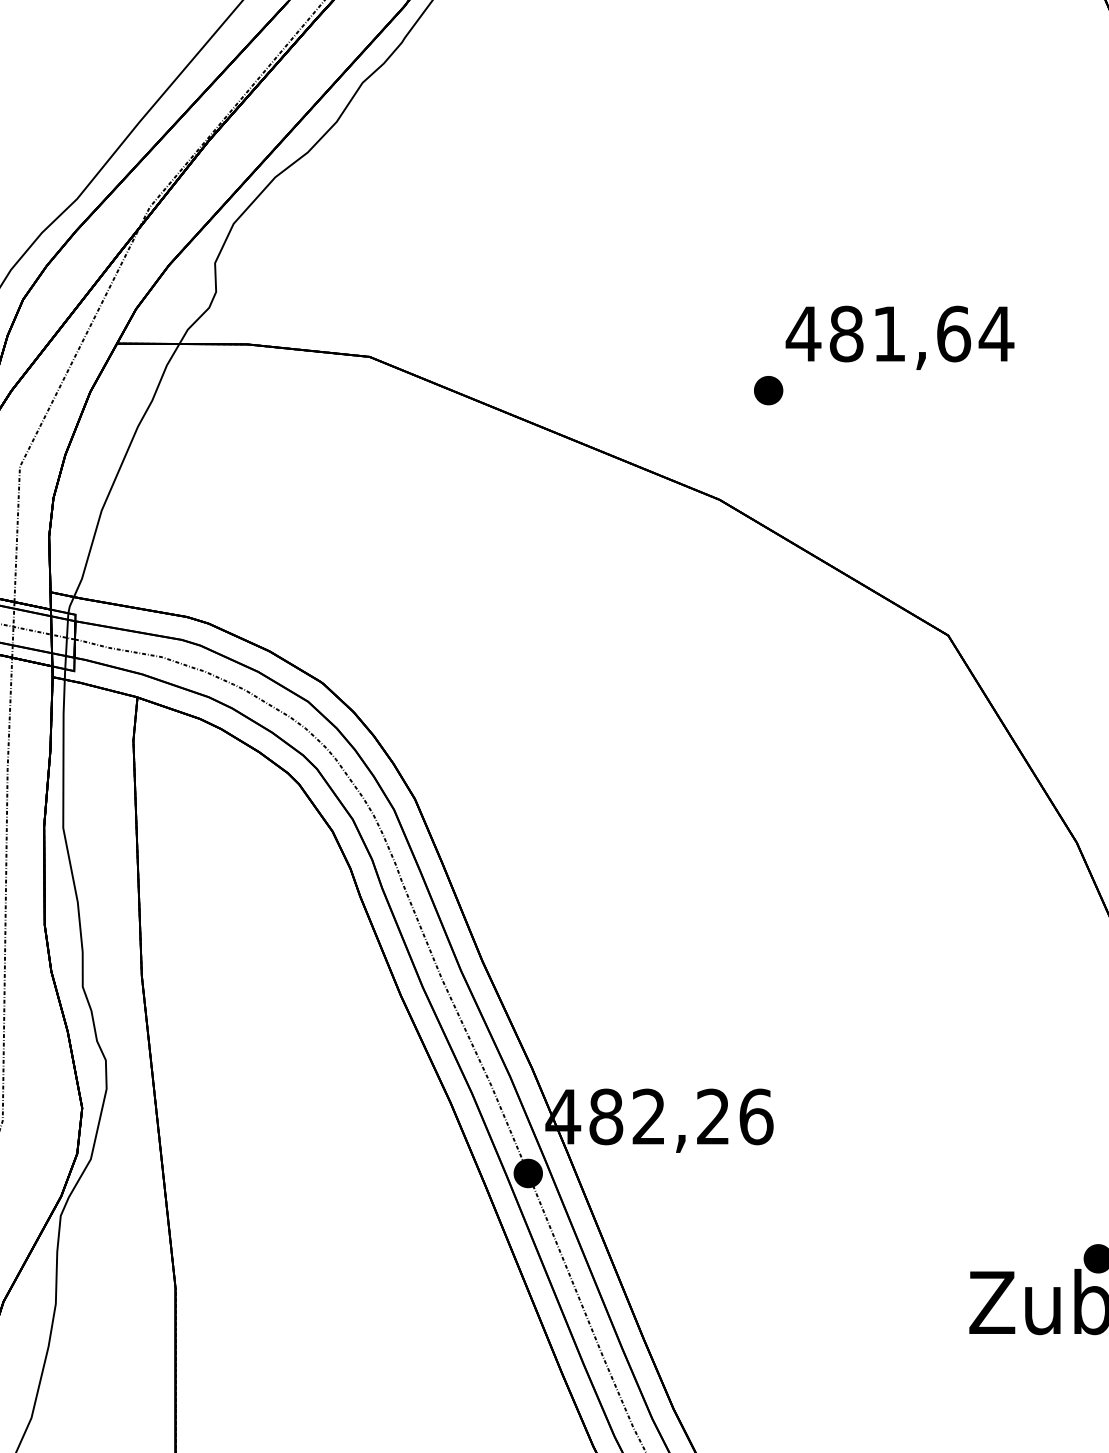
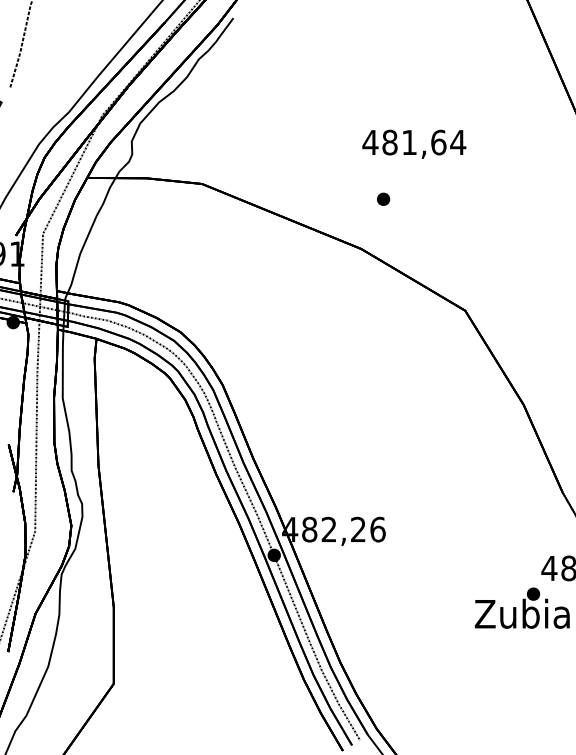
text: (900, 336) -> (414, 143), moved

